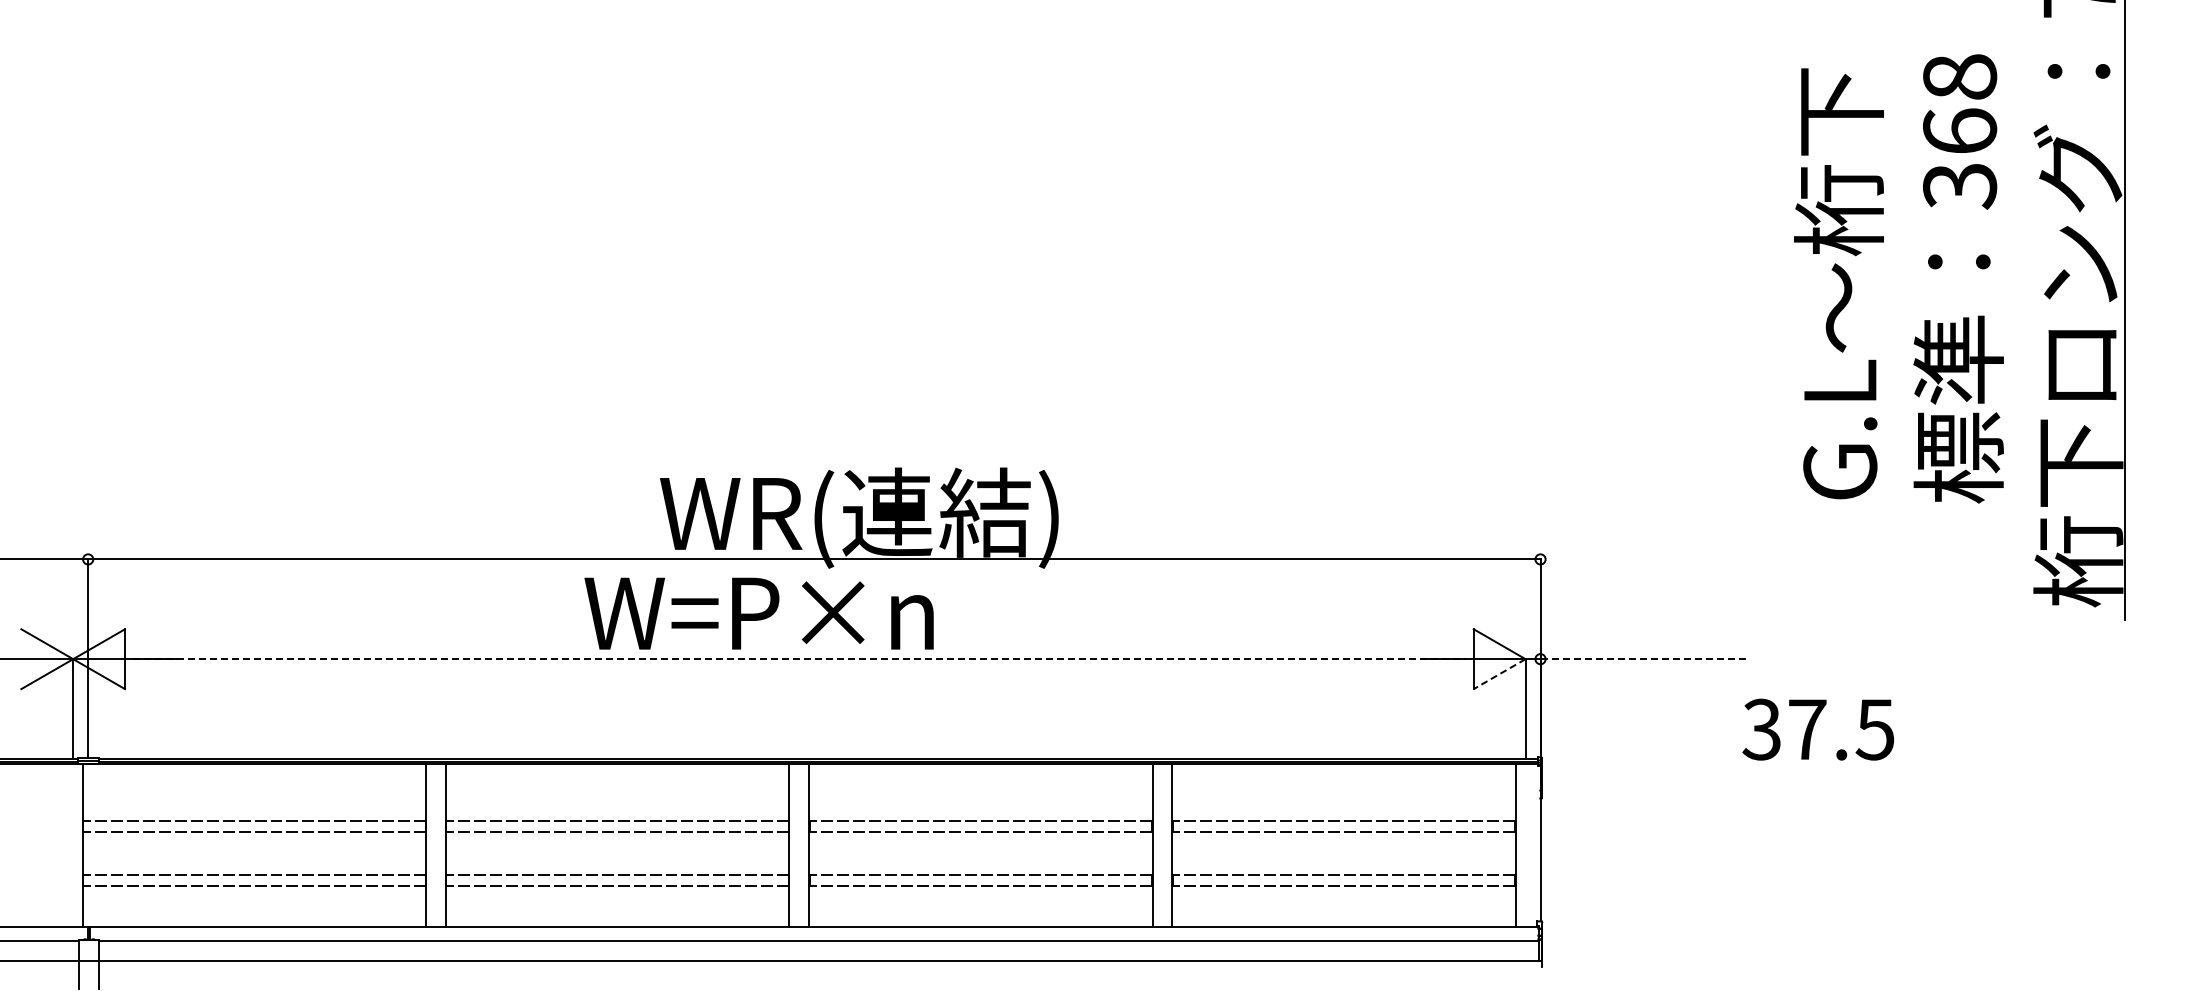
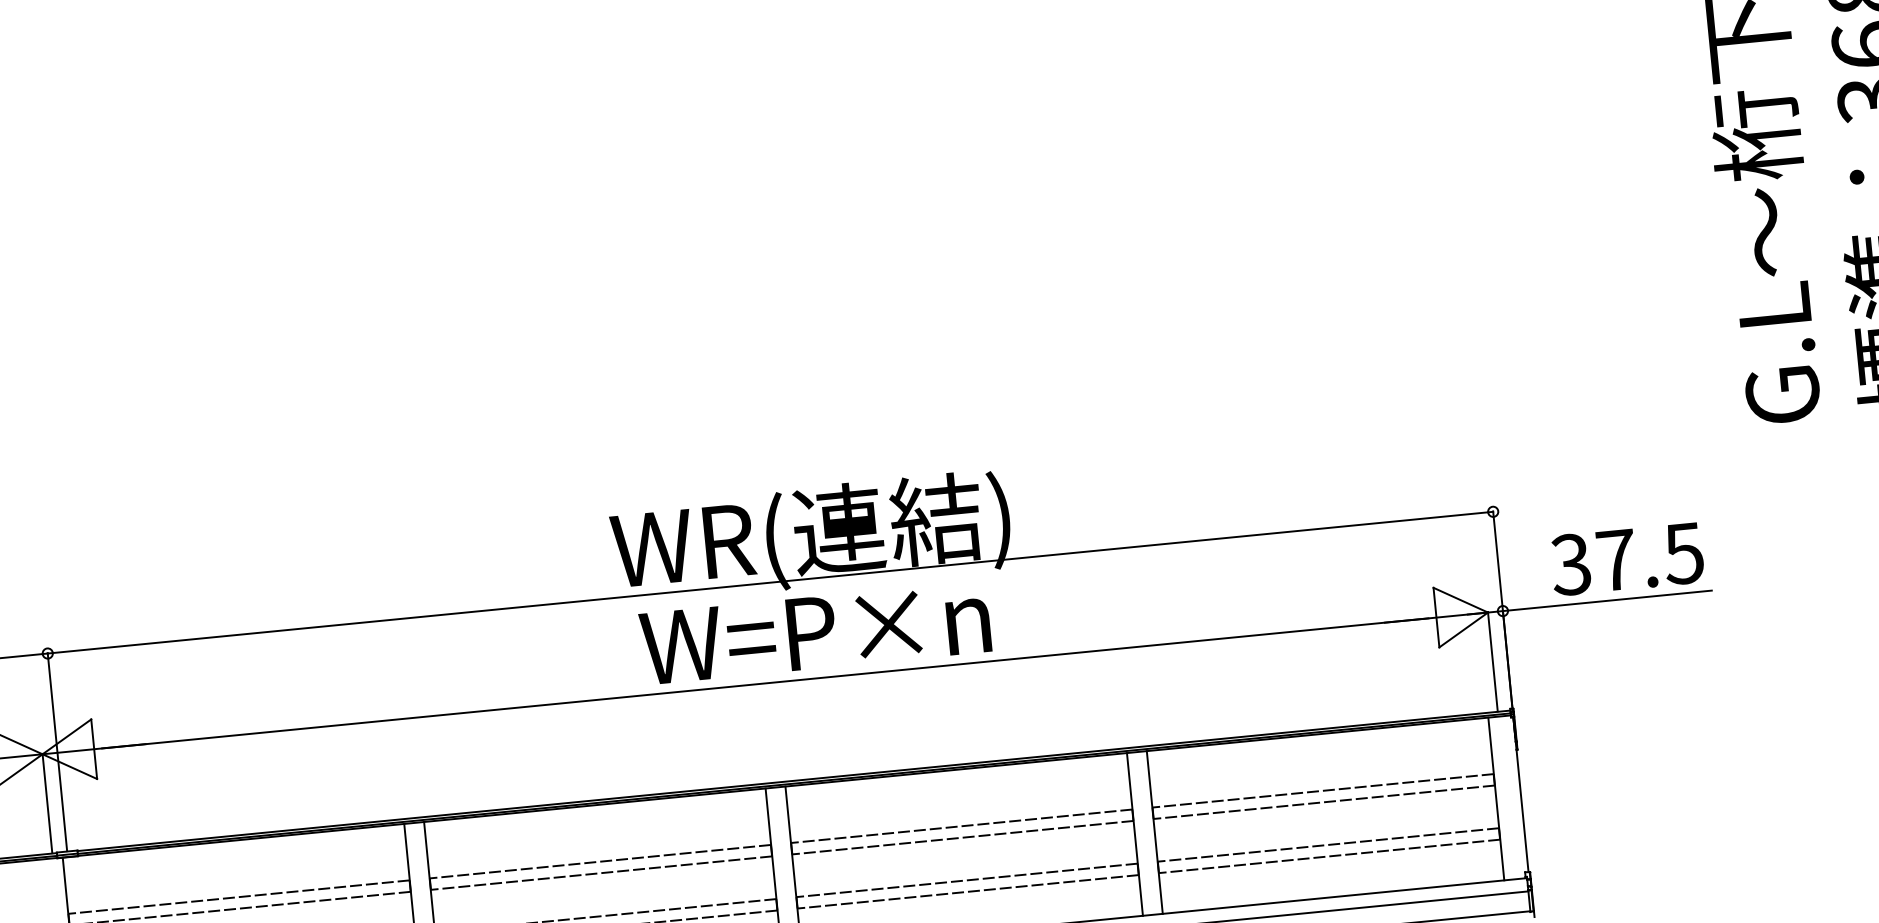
text: (758, 613) -> (814, 632), moved
line: (799, 659) -> (765, 683), dashed -> solid
line: (1645, 659) -> (1607, 601), dashed -> solid
line: (1499, 674) -> (1463, 630), dashed -> solid
text: (1818, 729) -> (1627, 559), moved

